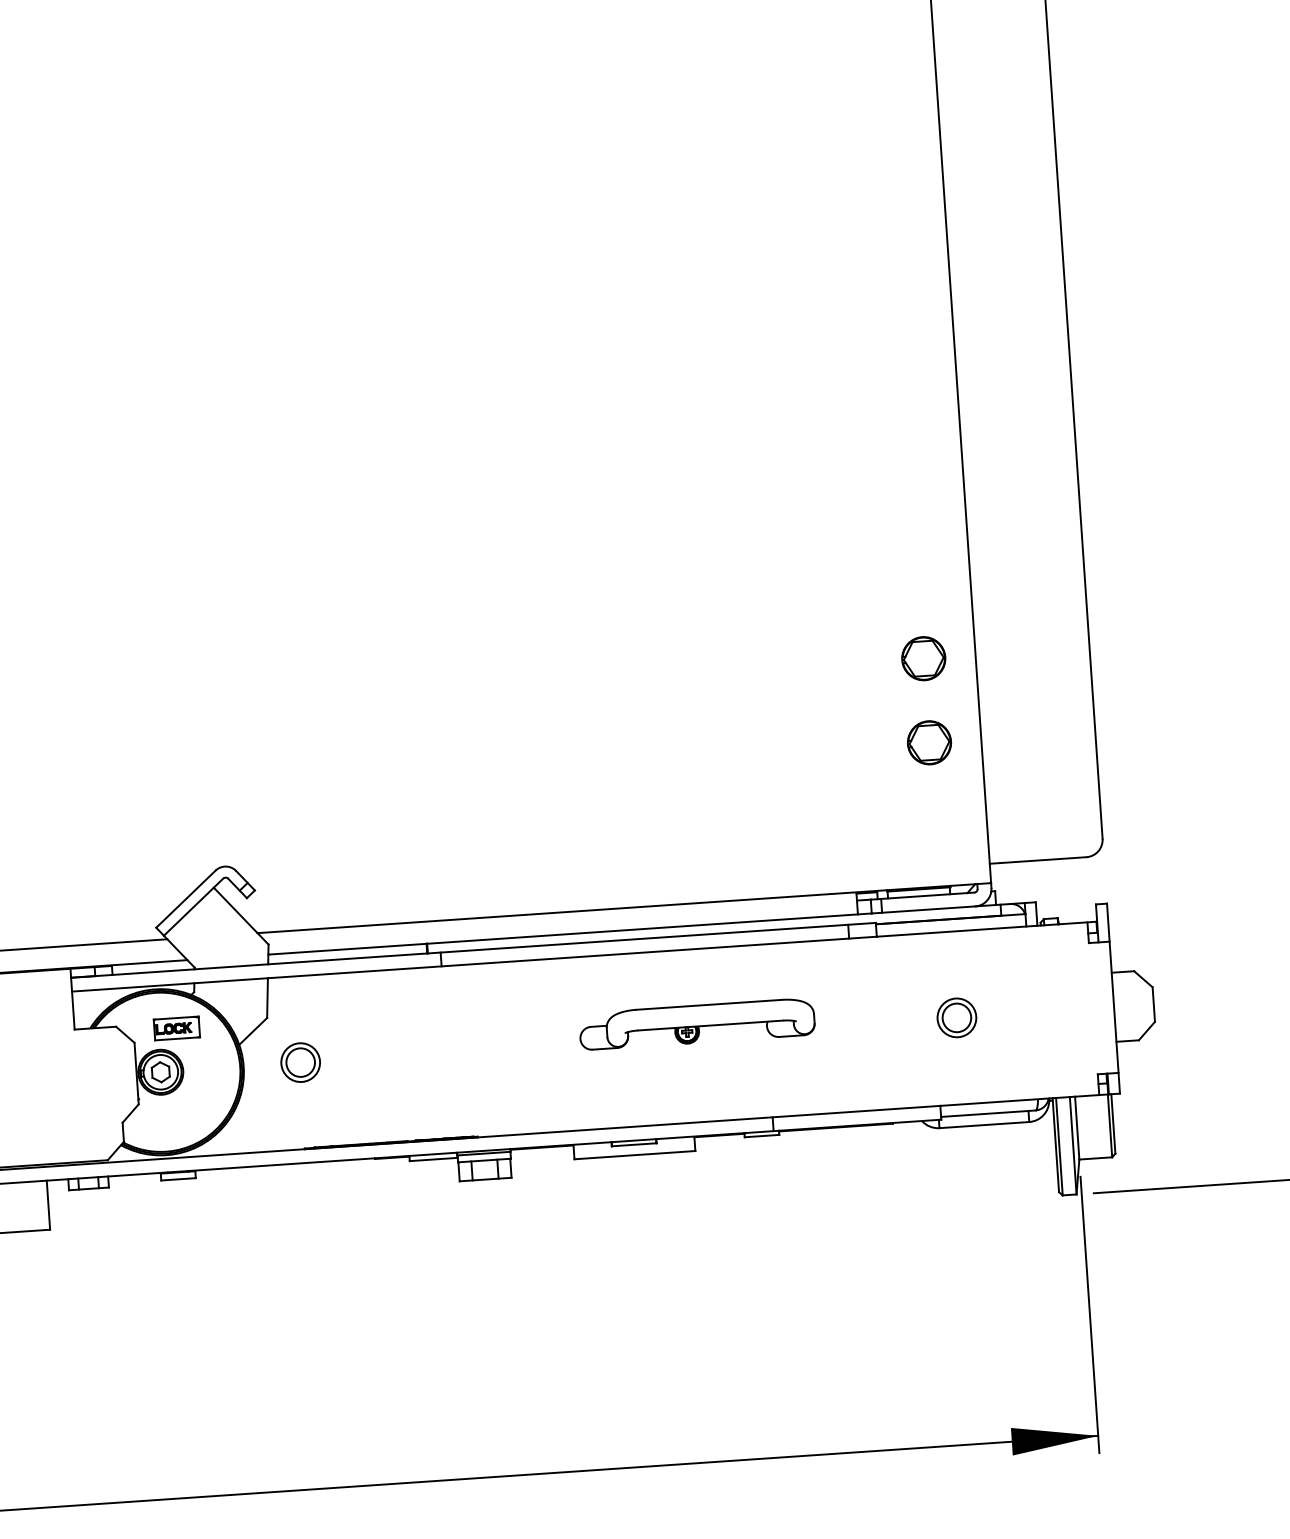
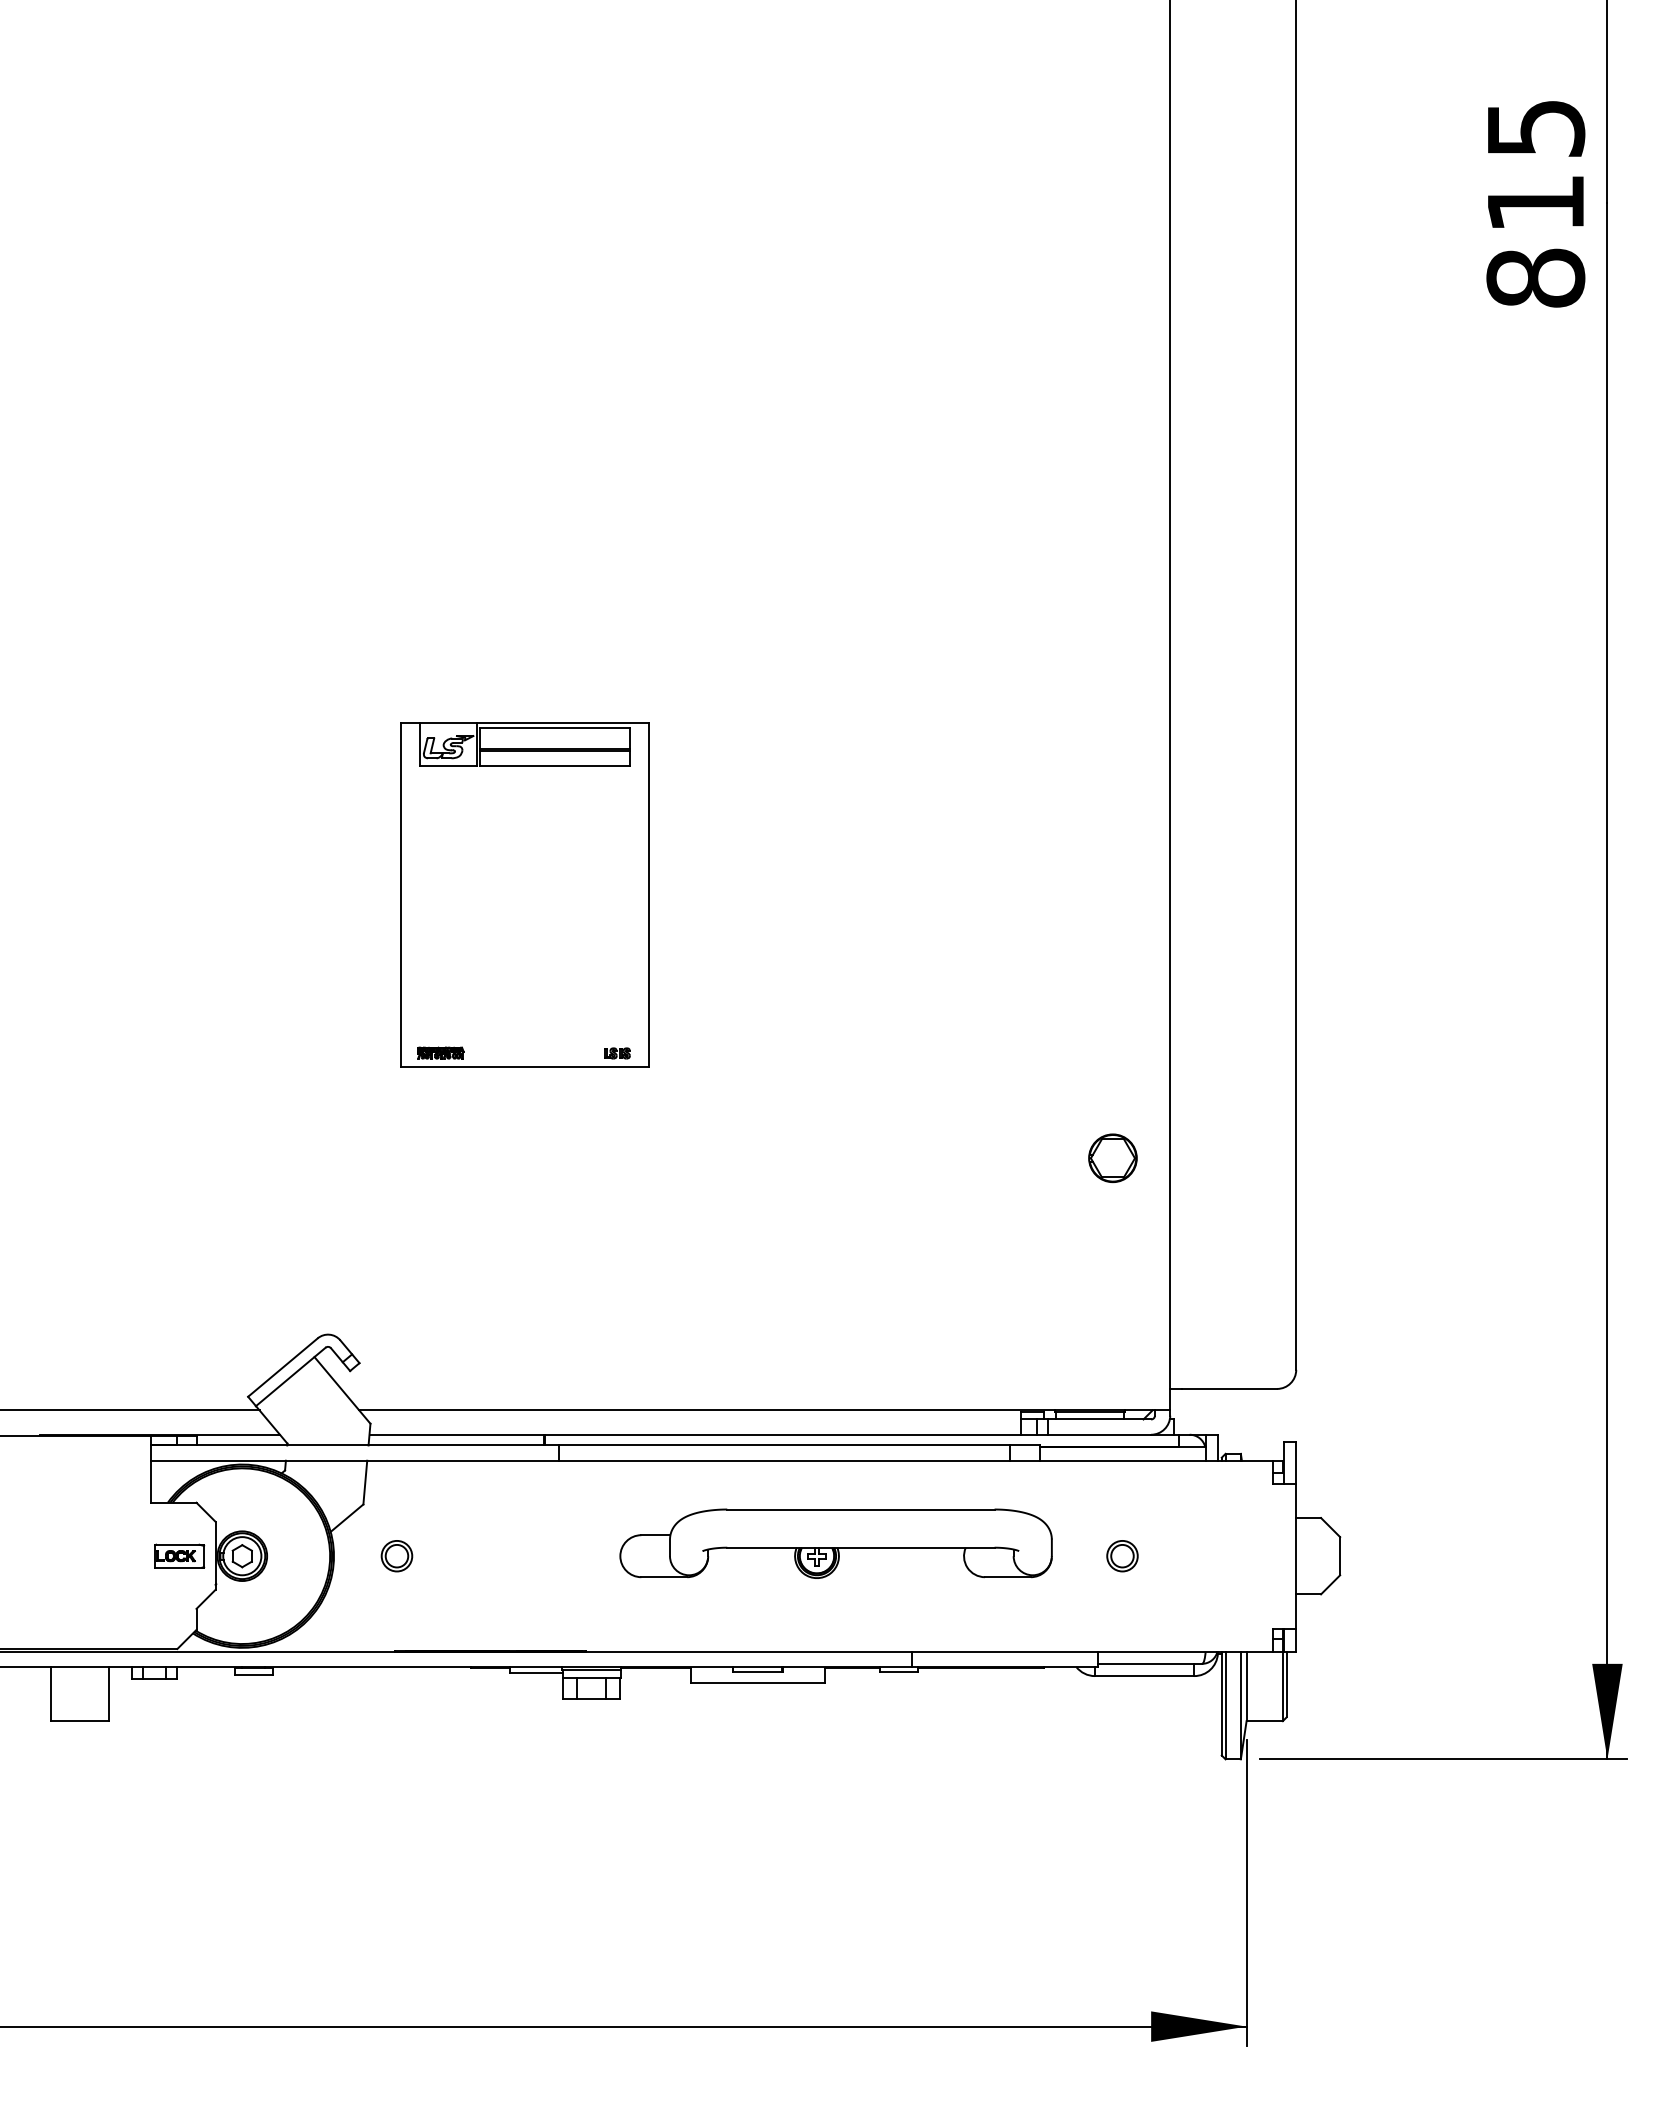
part: (375, 456) -> (524, 894), added
part: (929, 742) -> (1112, 1250), removed
part: (956, 1018) -> (1122, 1556), size x0.71
part: (696, 1024) -> (835, 1543), size x1.67
part: (177, 1027) -> (179, 1555), moved
part: (300, 1063) -> (396, 1556), size x0.71

